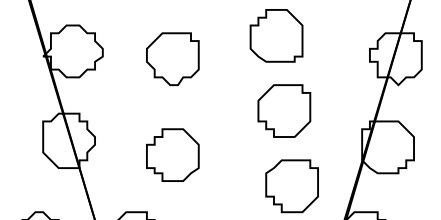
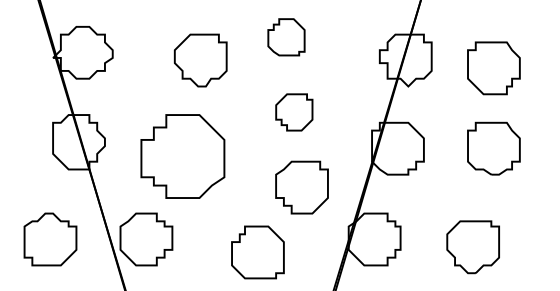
part: (276, 36) -> (286, 37), size x0.7
part: (172, 59) -> (200, 60), moved
part: (284, 111) -> (294, 112), size x0.7
part: (172, 155) -> (182, 156), size x1.6

